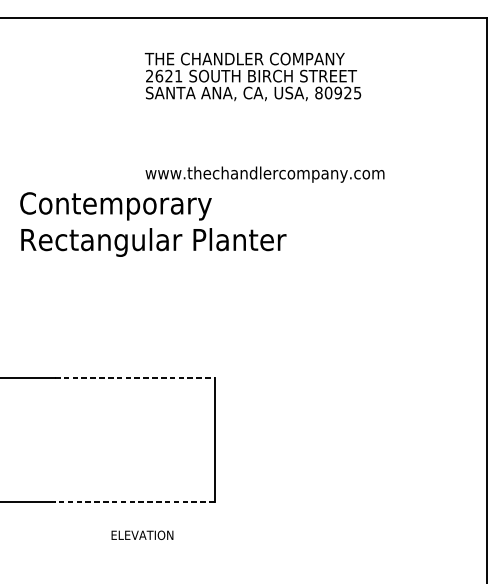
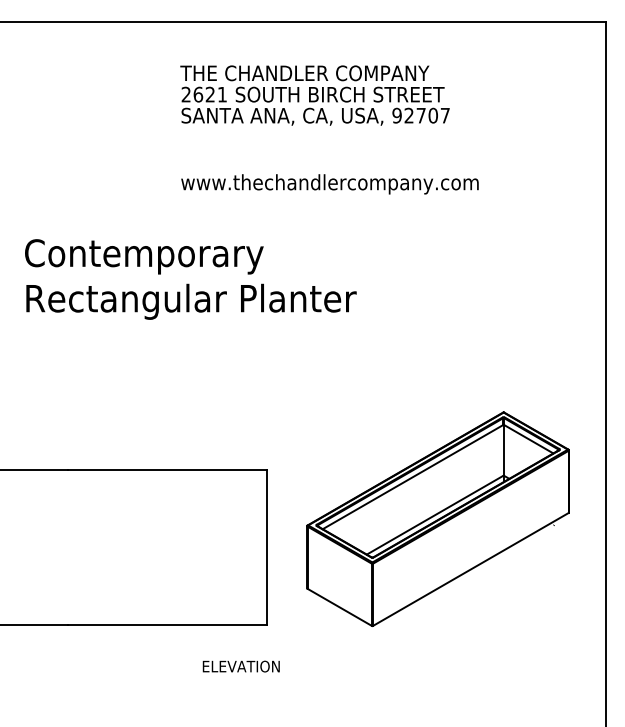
text: (337, 92) -> (420, 115), 80925 -> 92707
text: (264, 174) -> (329, 184), moved
line: (135, 377) -> (168, 470), dashed -> solid
part: (351, 417) -> (437, 519), added
line: (134, 502) -> (167, 625), dashed -> solid
text: (141, 535) -> (240, 666), moved

